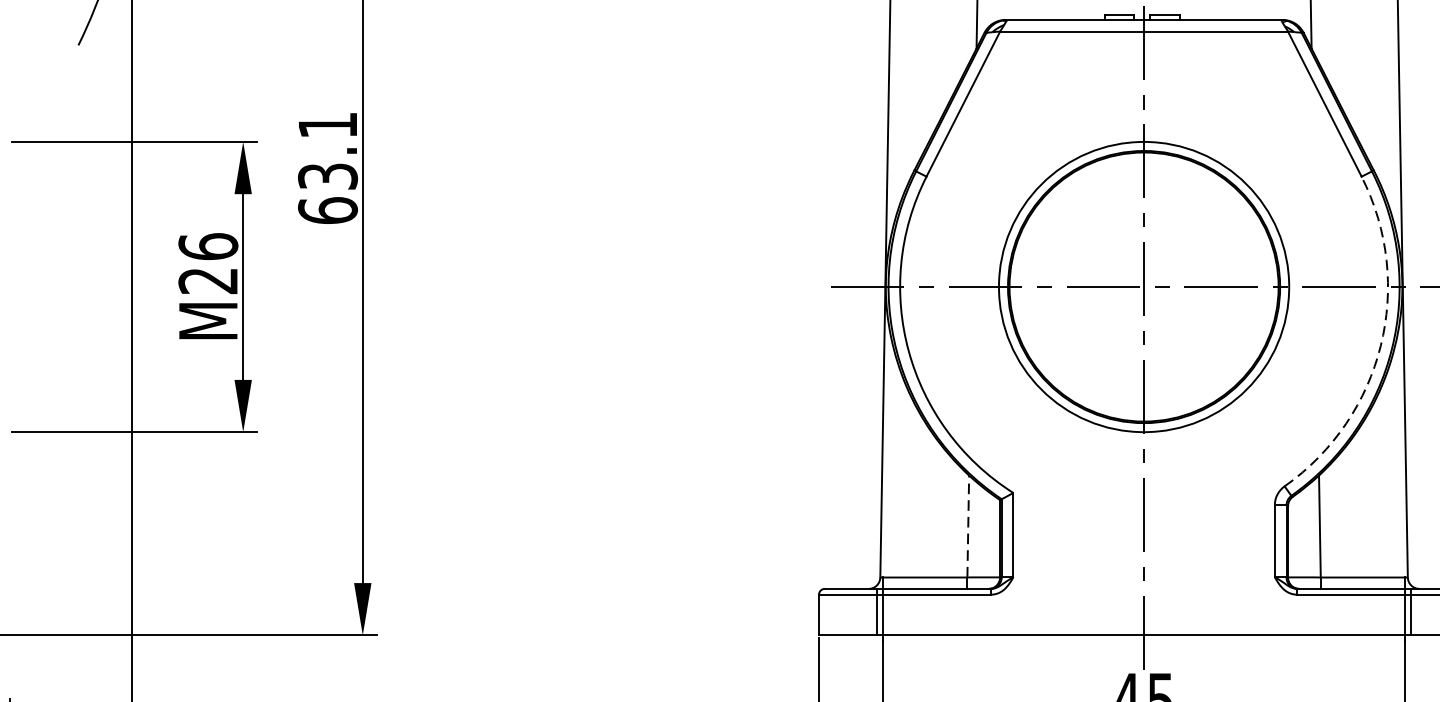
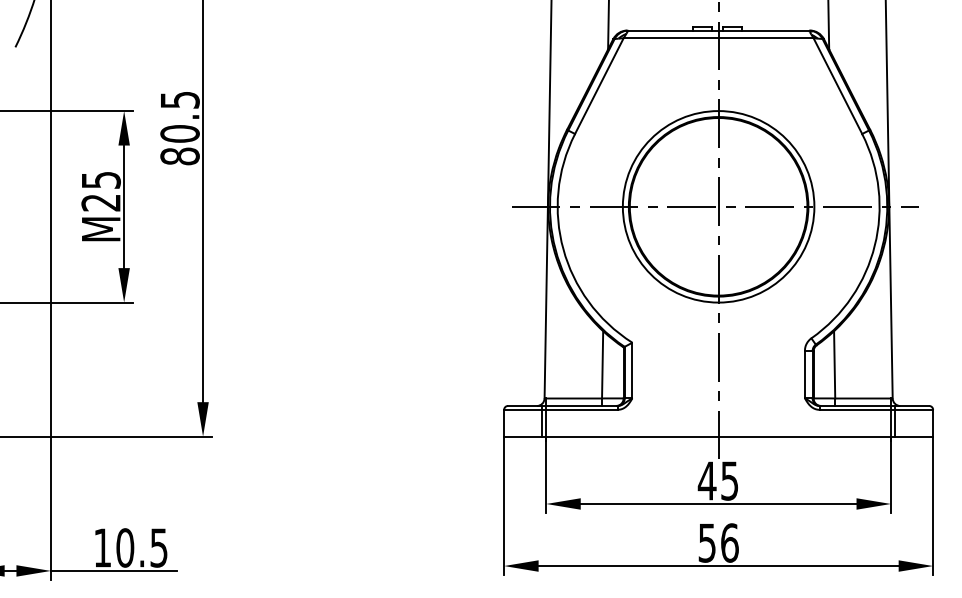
text: (327, 168) -> (179, 128), 63.1 -> 80.5
text: (207, 245) -> (100, 179), M26 -> M25
arc: (1380, 345) -> (874, 245), dashed -> solid
line: (968, 525) -> (602, 364), dashed -> solid

